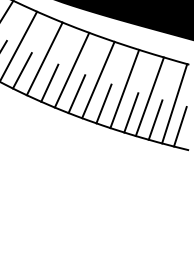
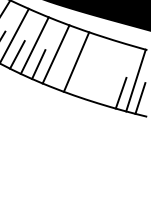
line: (124, 88) -> (96, 68), removed
line: (76, 94) -> (59, 73), removed
line: (149, 96) -> (116, 74), removed
line: (103, 103) -> (80, 80), removed
line: (131, 112) -> (102, 87), removed

